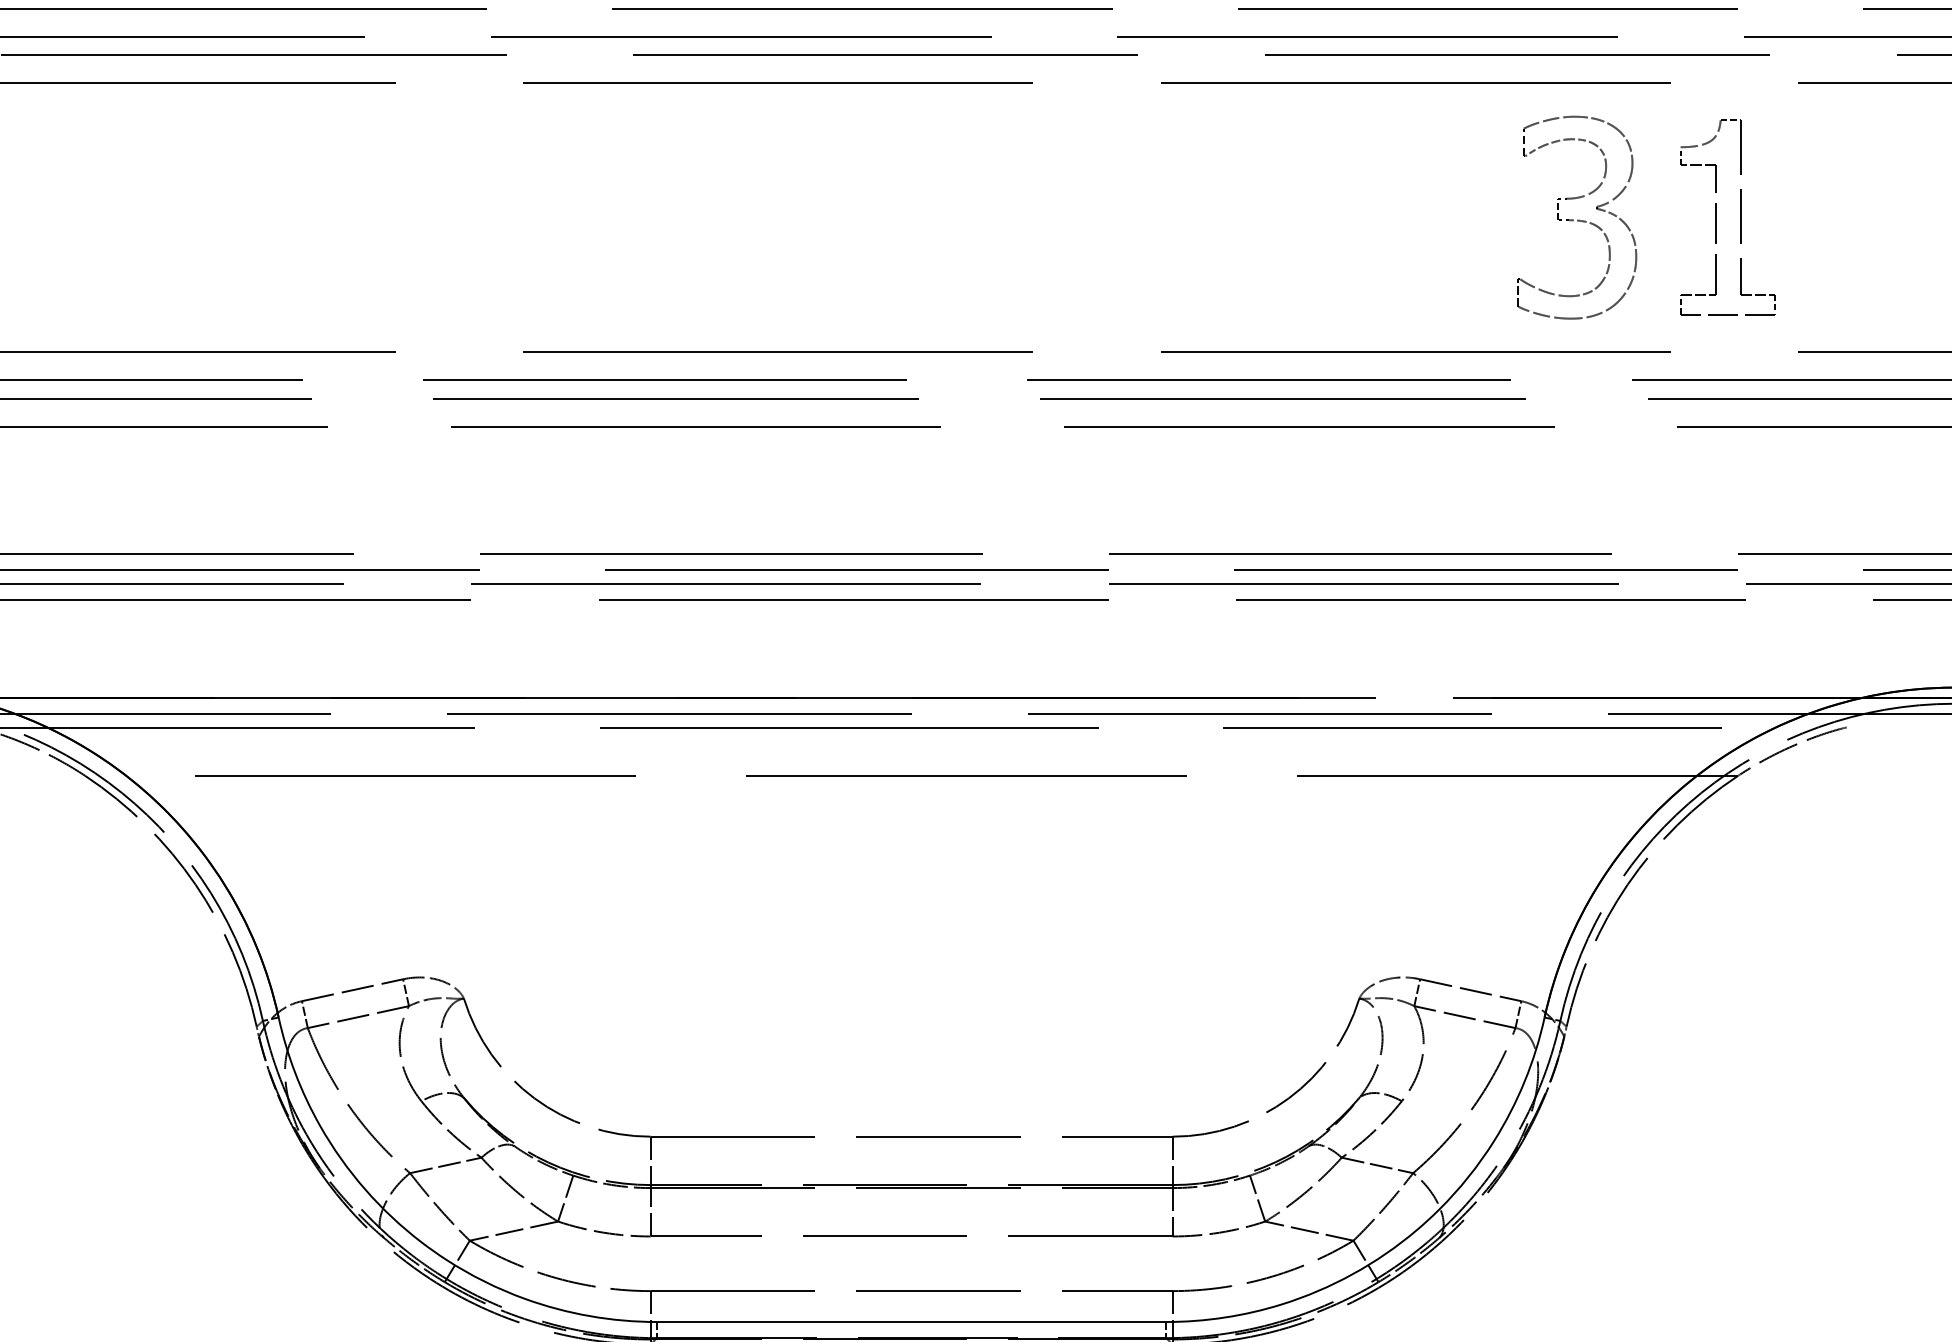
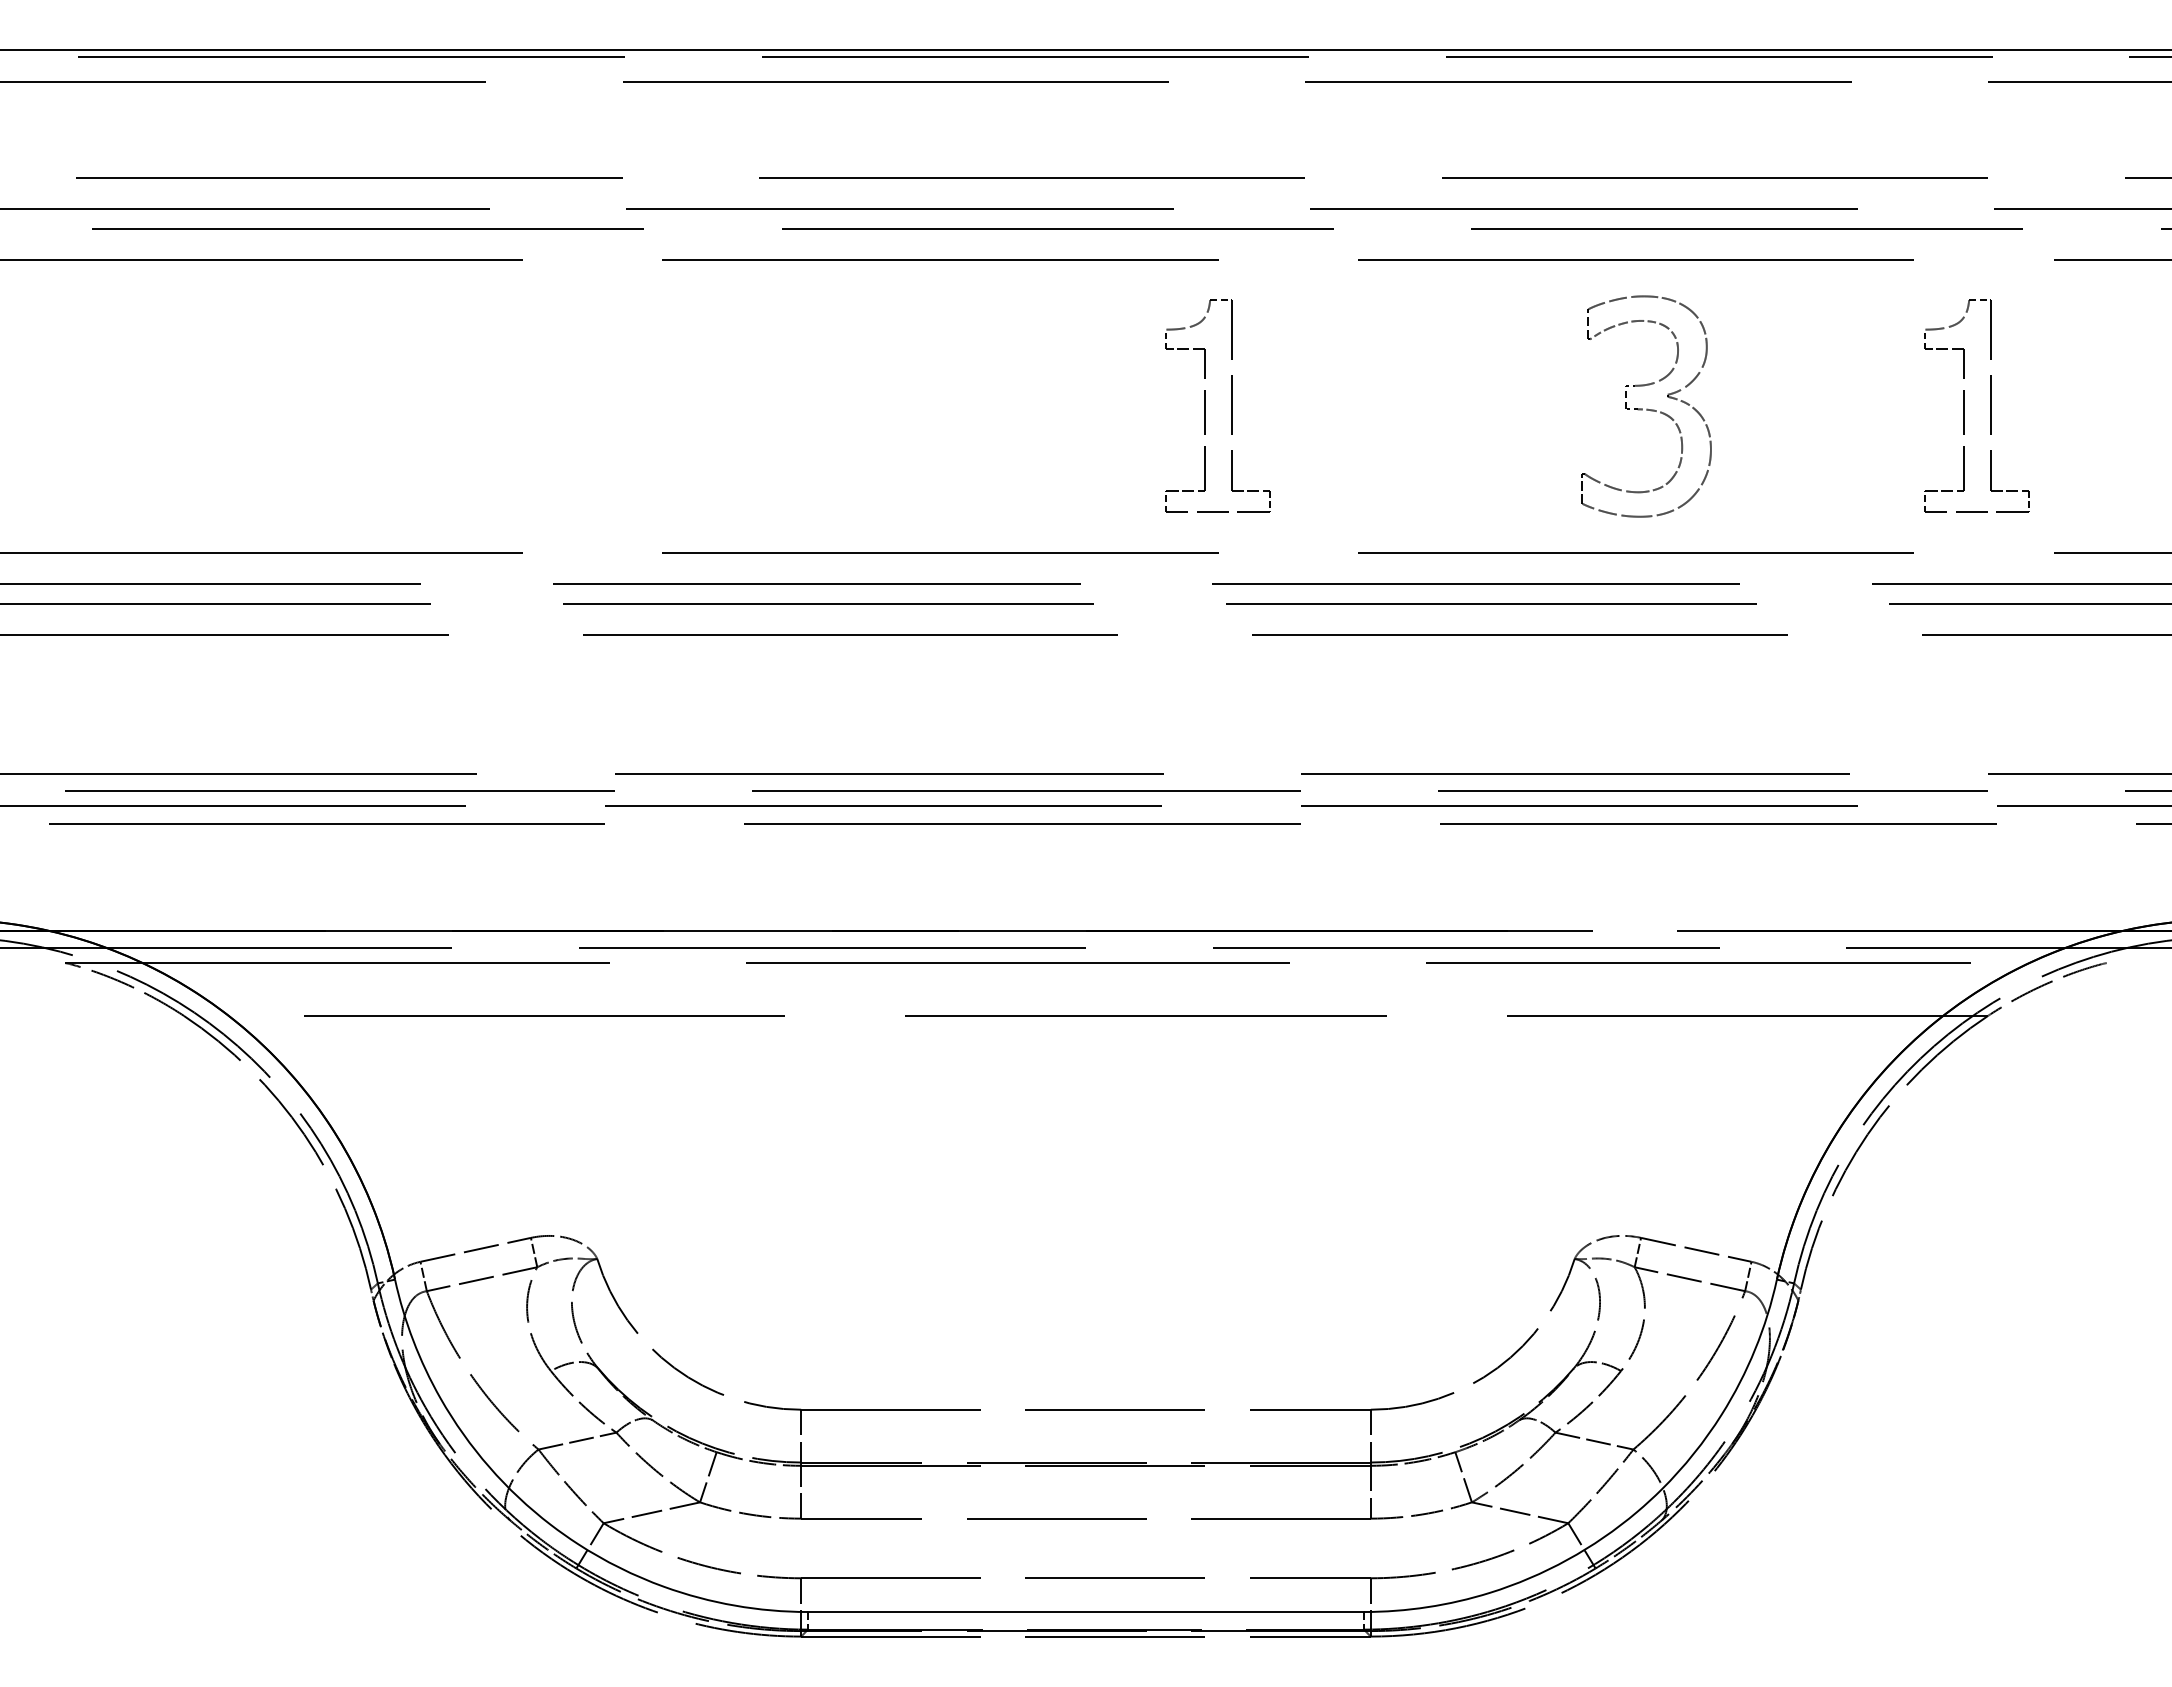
part: (1021, 216) -> (1205, 405), added
part: (1577, 217) -> (1646, 406), moved

